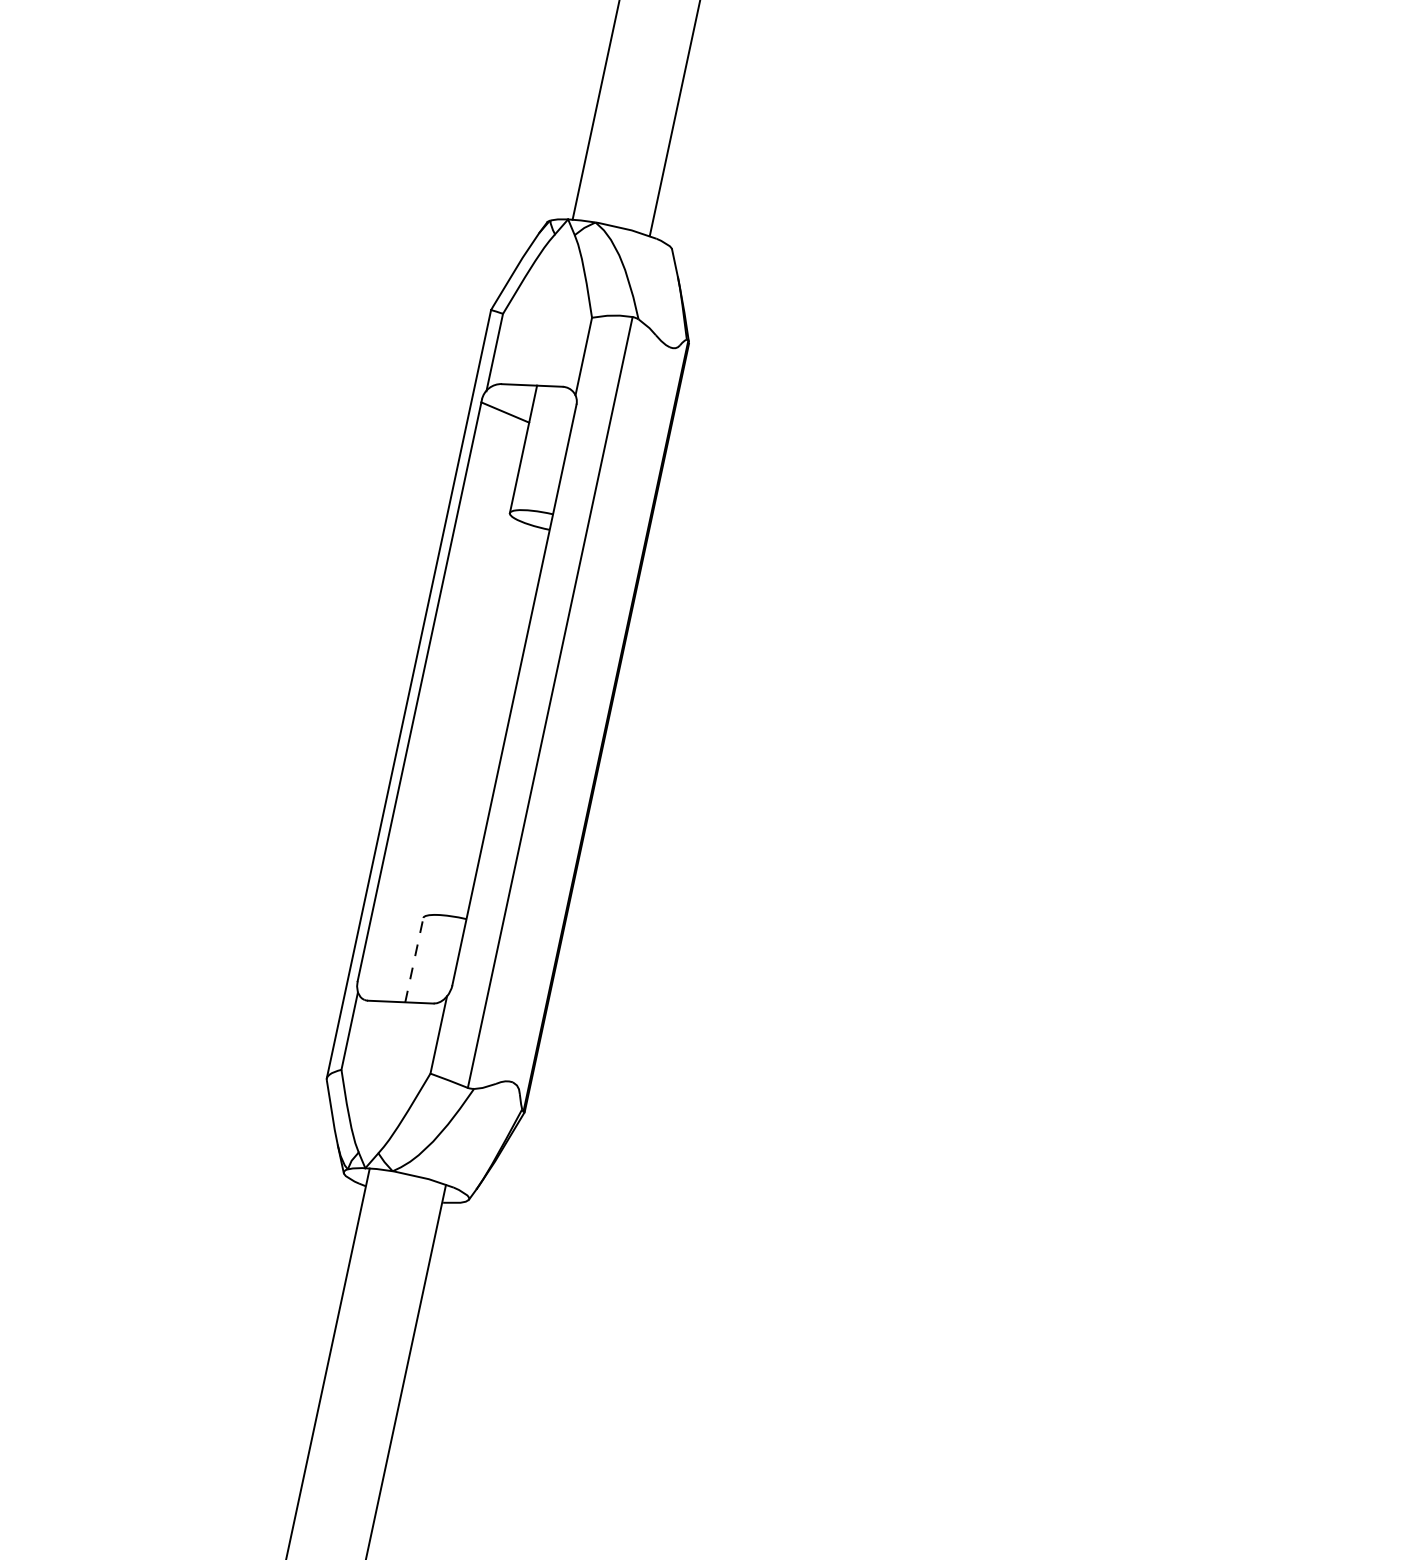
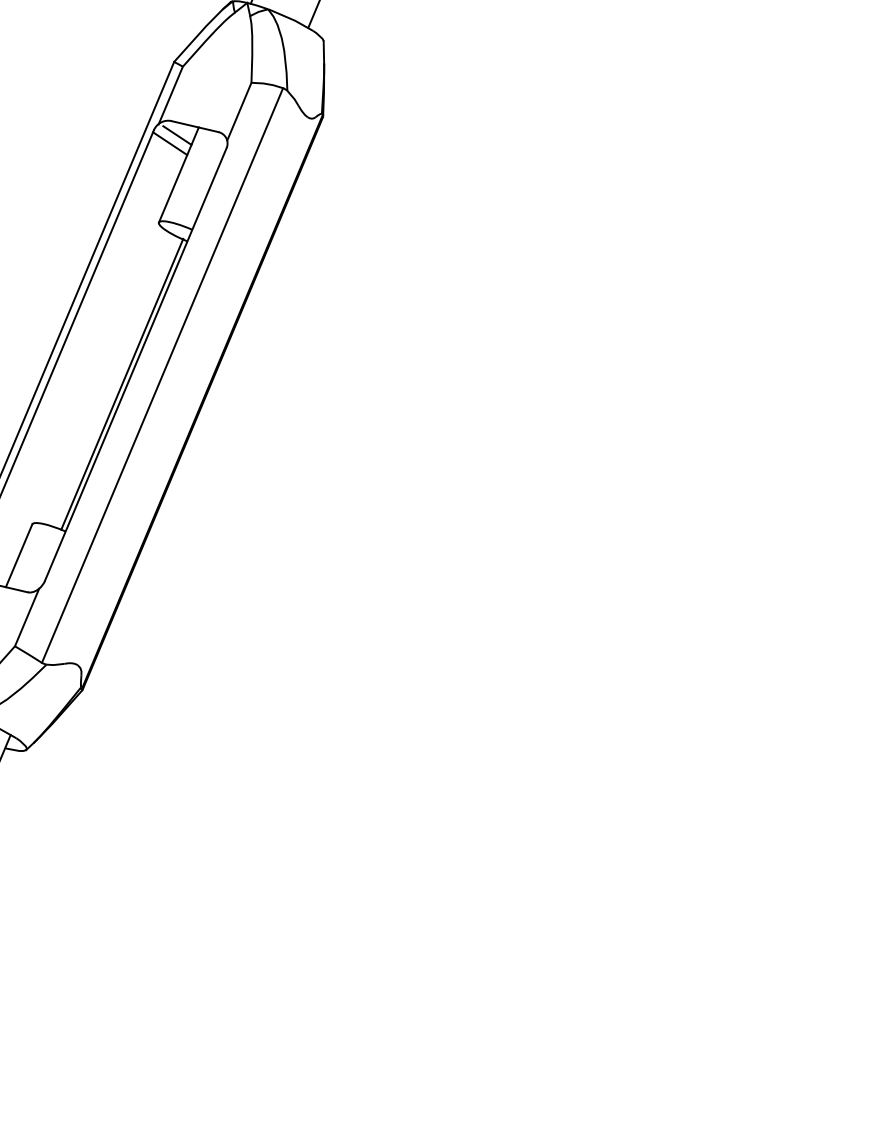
line: (512, 400) -> (177, 135), added
line: (501, 722) -> (121, 383), added
line: (414, 959) -> (19, 555), dashed -> solid

